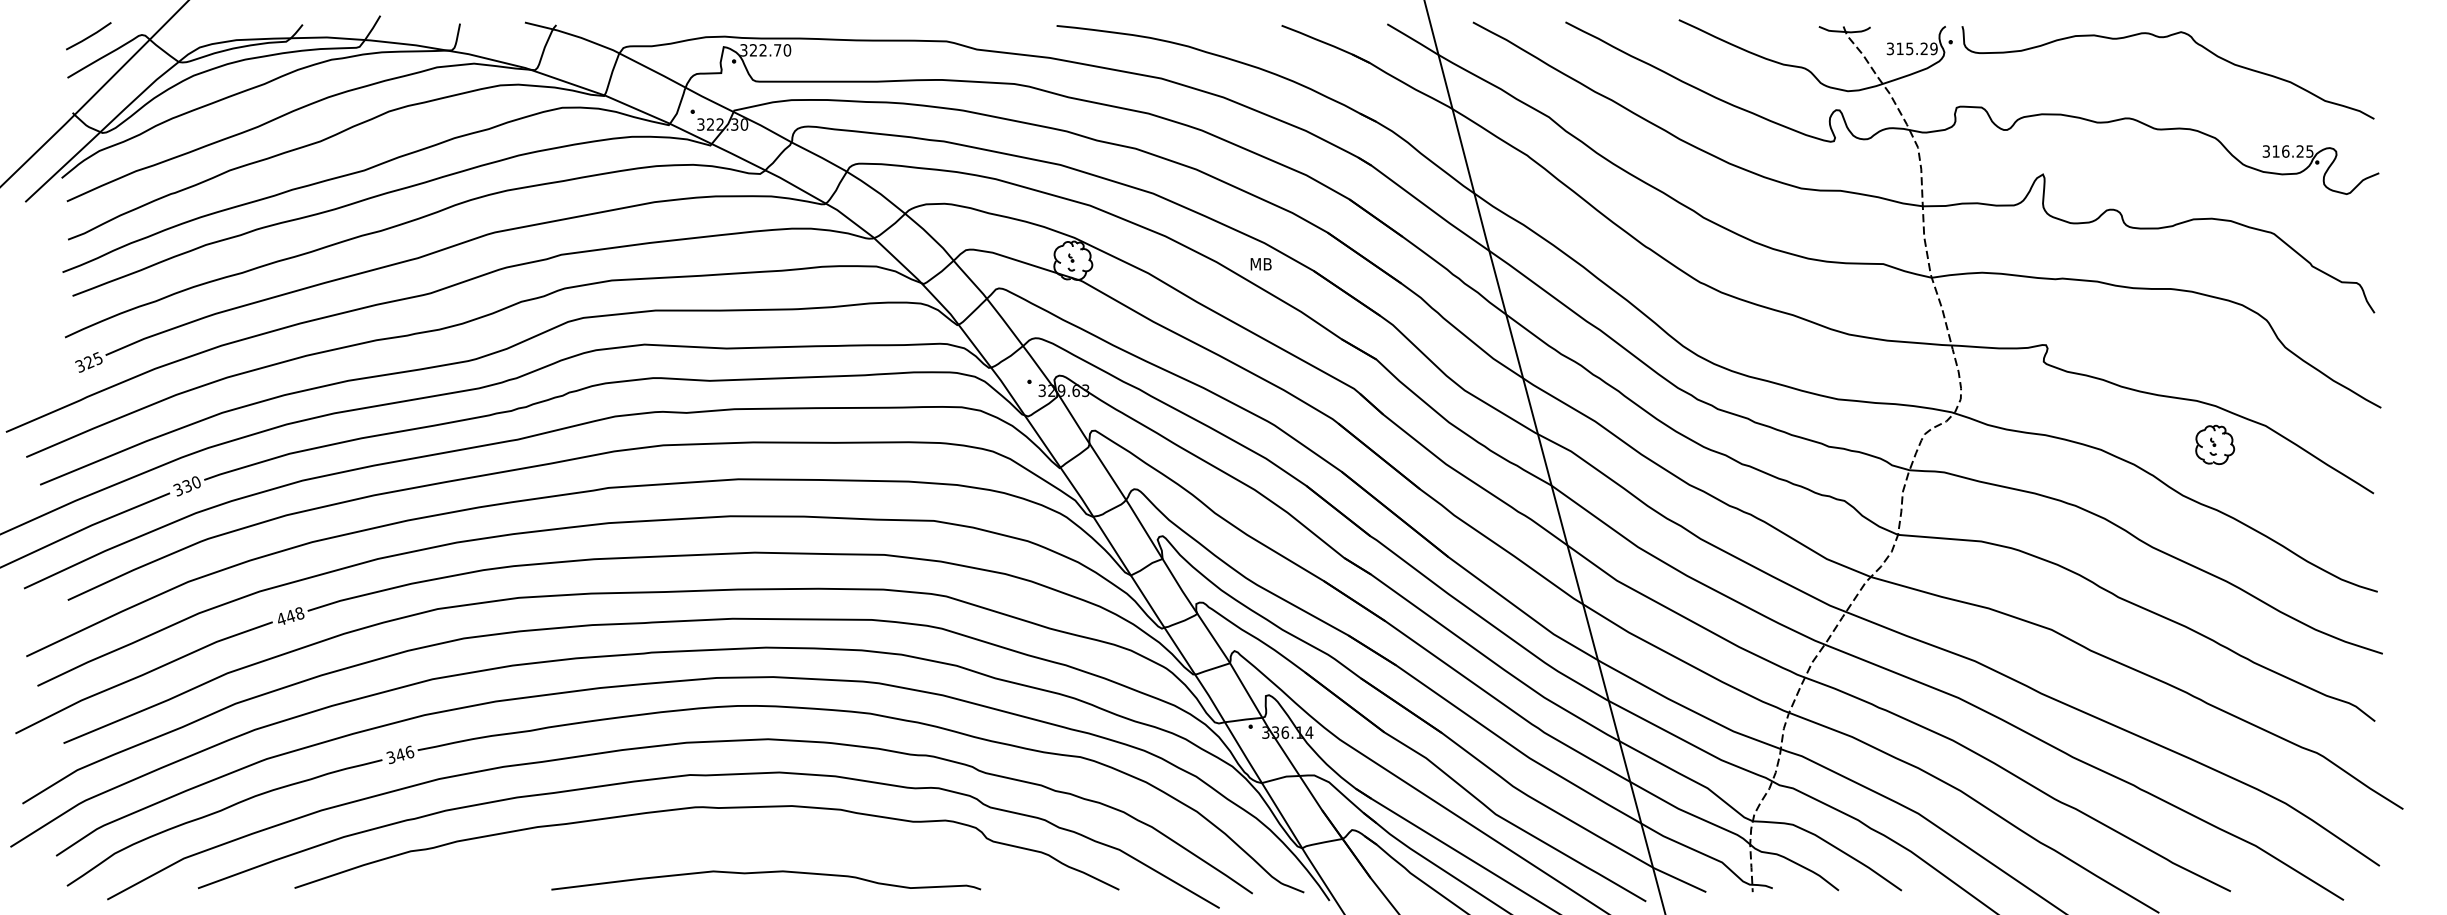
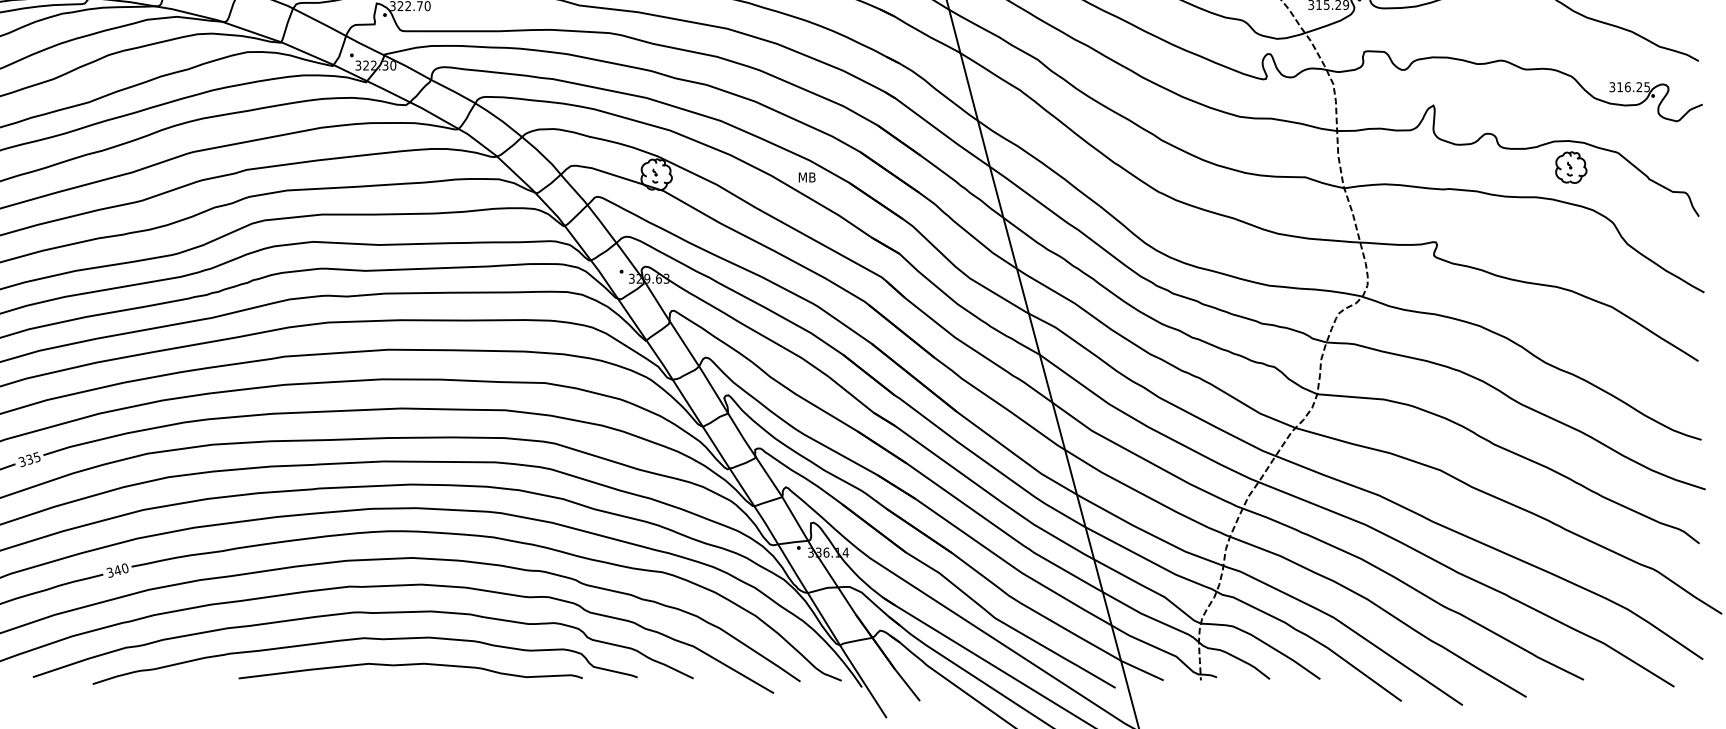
part: (2215, 444) -> (1571, 167), moved
text: (290, 616) -> (29, 459), 448 -> 335
text: (409, 751) -> (124, 567), 346 -> 340
curve: (709, 840) -> (365, 639), added

